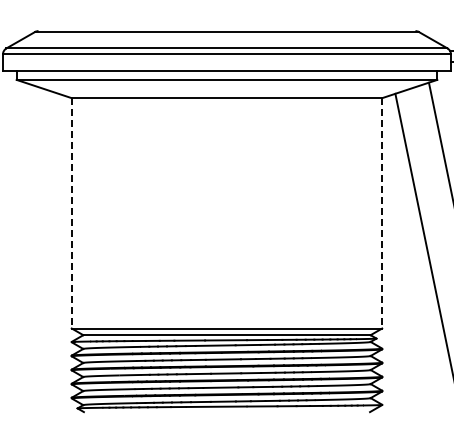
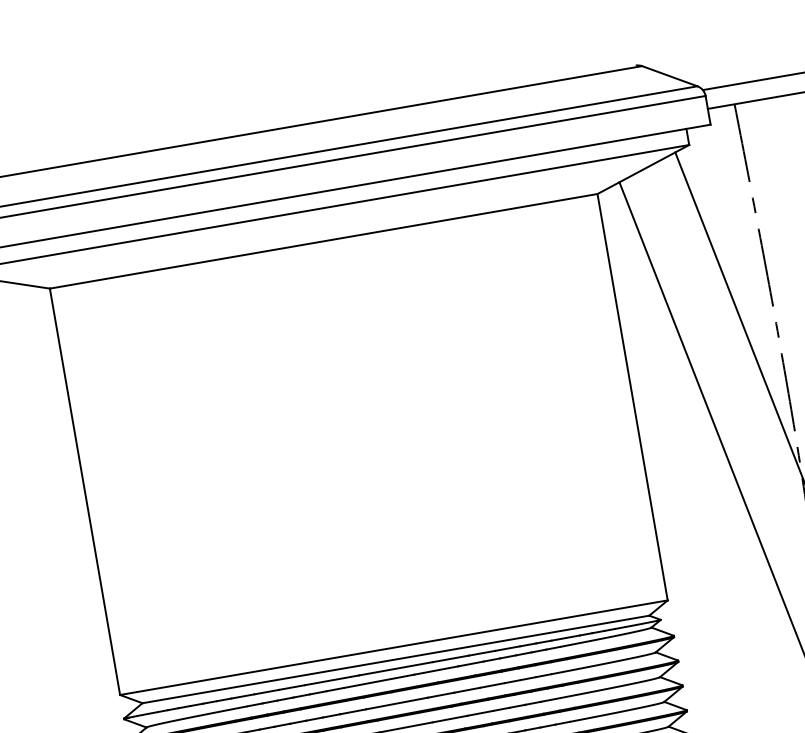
line: (71, 213) -> (84, 492), dashed -> solid
line: (382, 213) -> (633, 397), dashed -> solid

